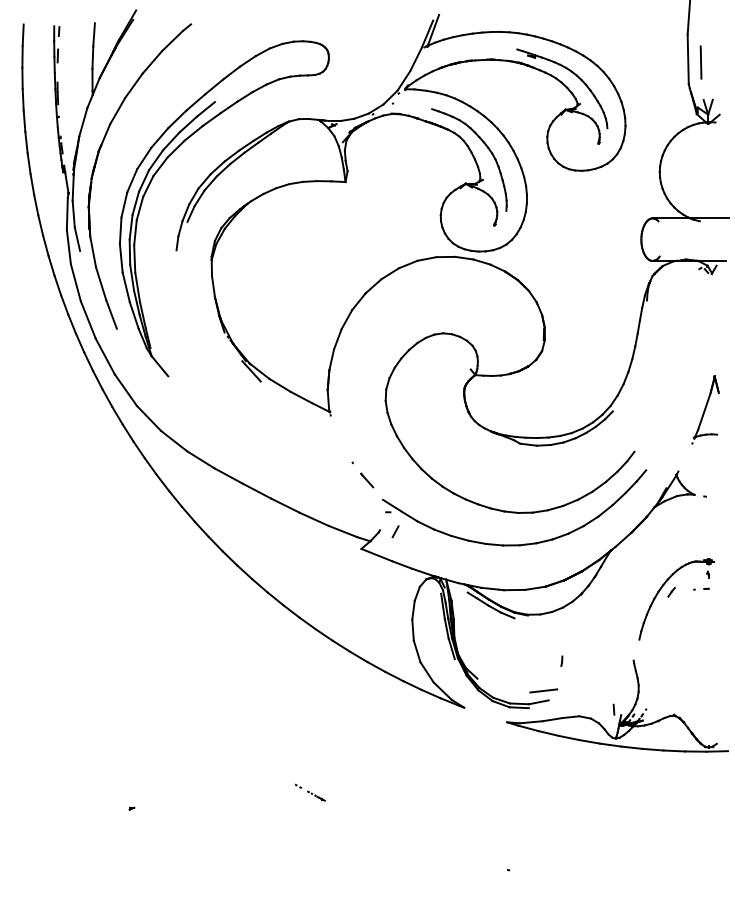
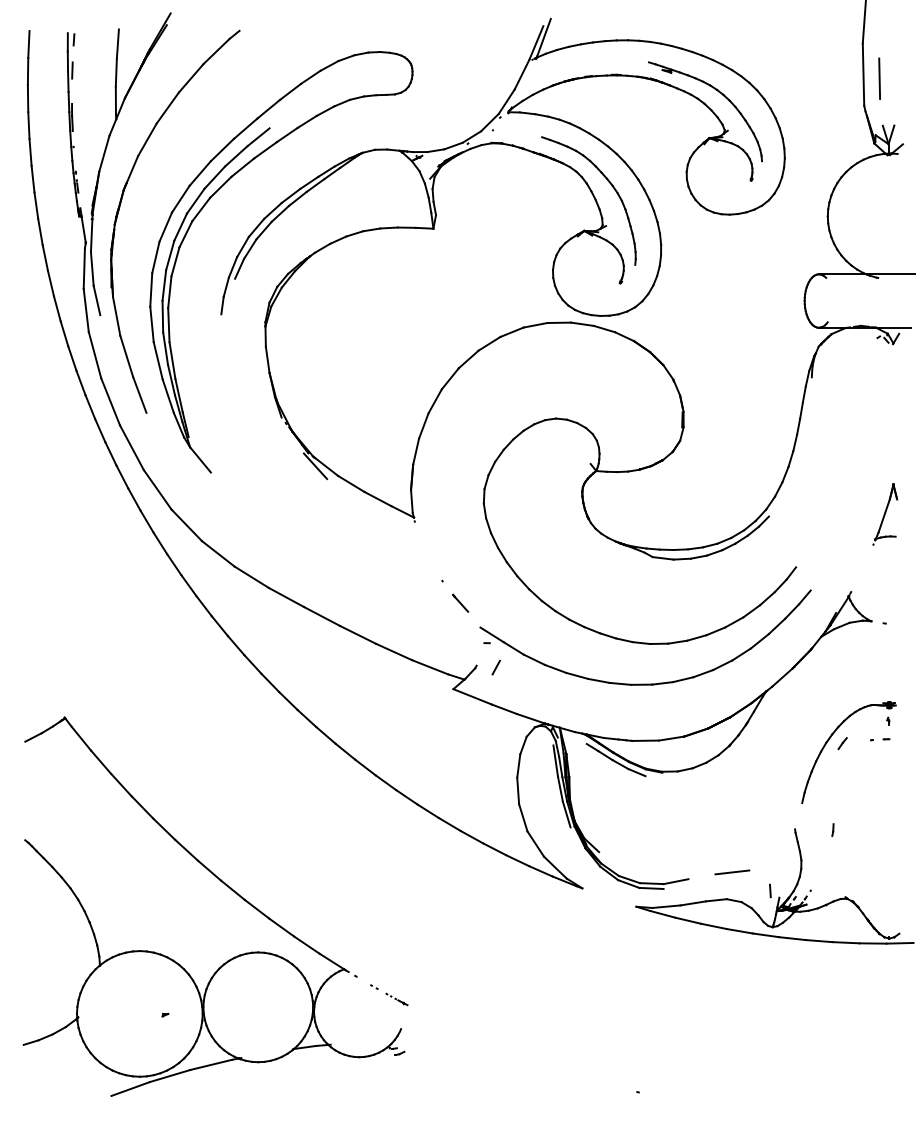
part: (705, 409) -> (885, 514), size x0.71
part: (561, 660) -> (832, 829), moved
line: (543, 690) -> (732, 871), moved
part: (180, 706) -> (226, 886), added

